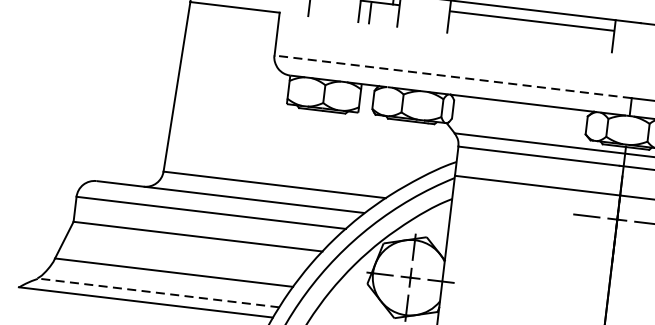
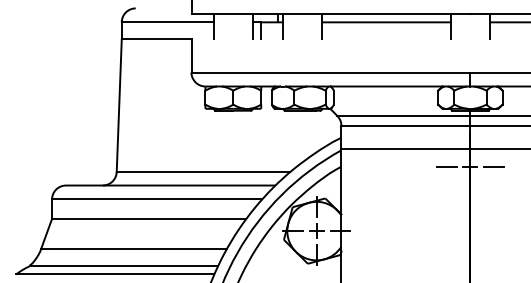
line: (452, 76) -> (330, 72), dashed -> solid
line: (157, 292) -> (123, 265), dashed -> solid

